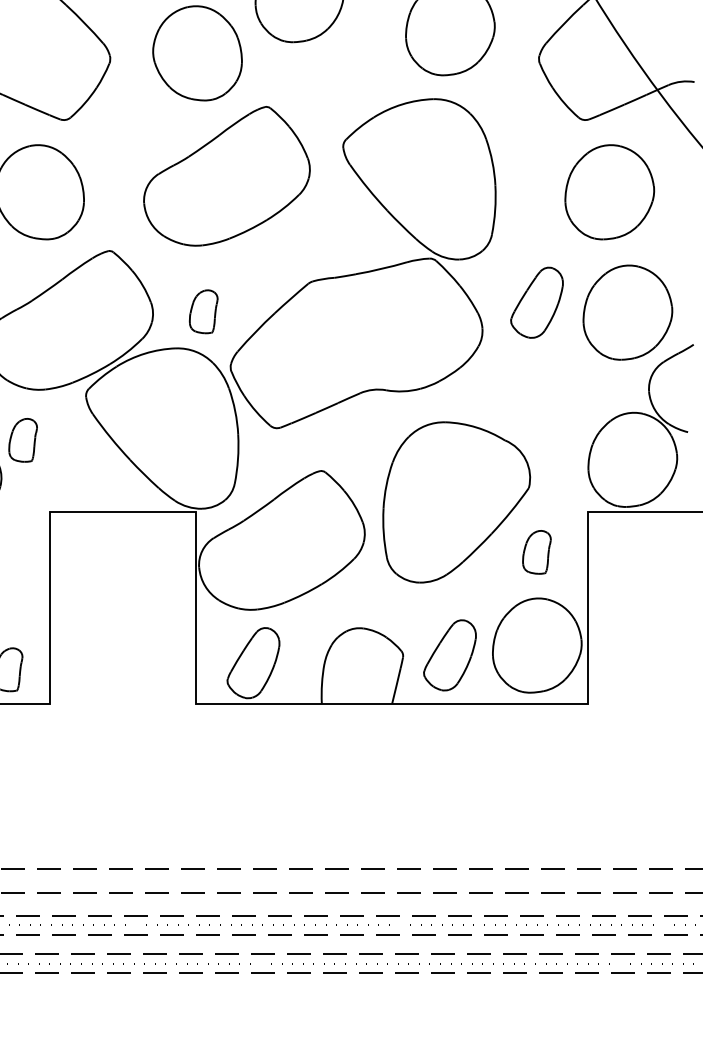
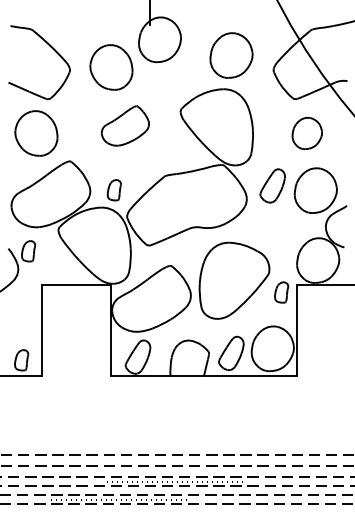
part: (227, 175) -> (125, 125), size x0.6
part: (610, 192) -> (307, 133), size x0.7
part: (536, 552) -> (281, 292), moved

